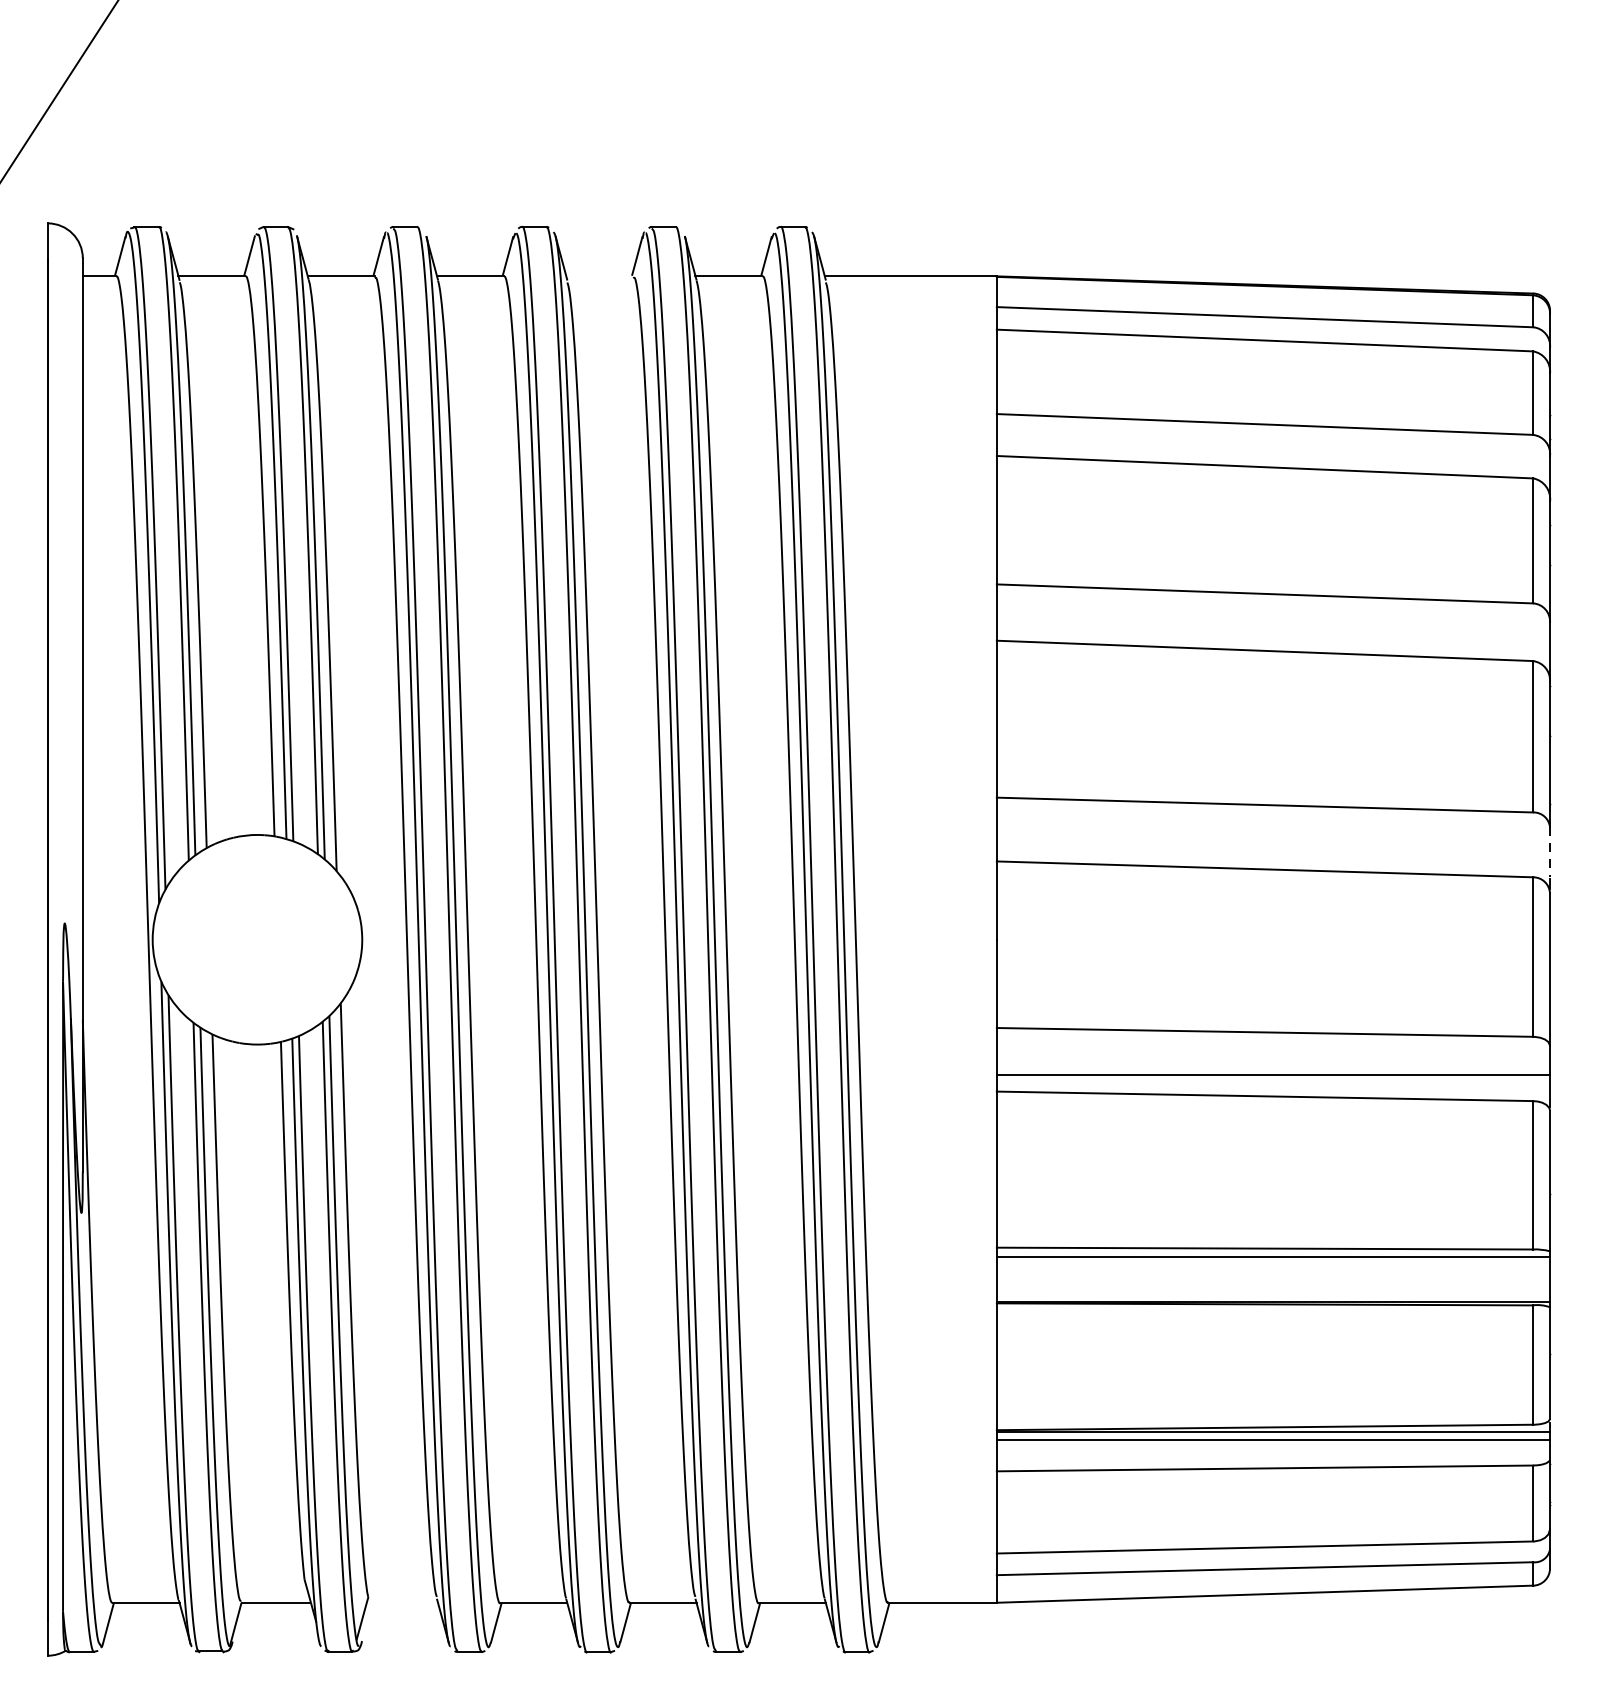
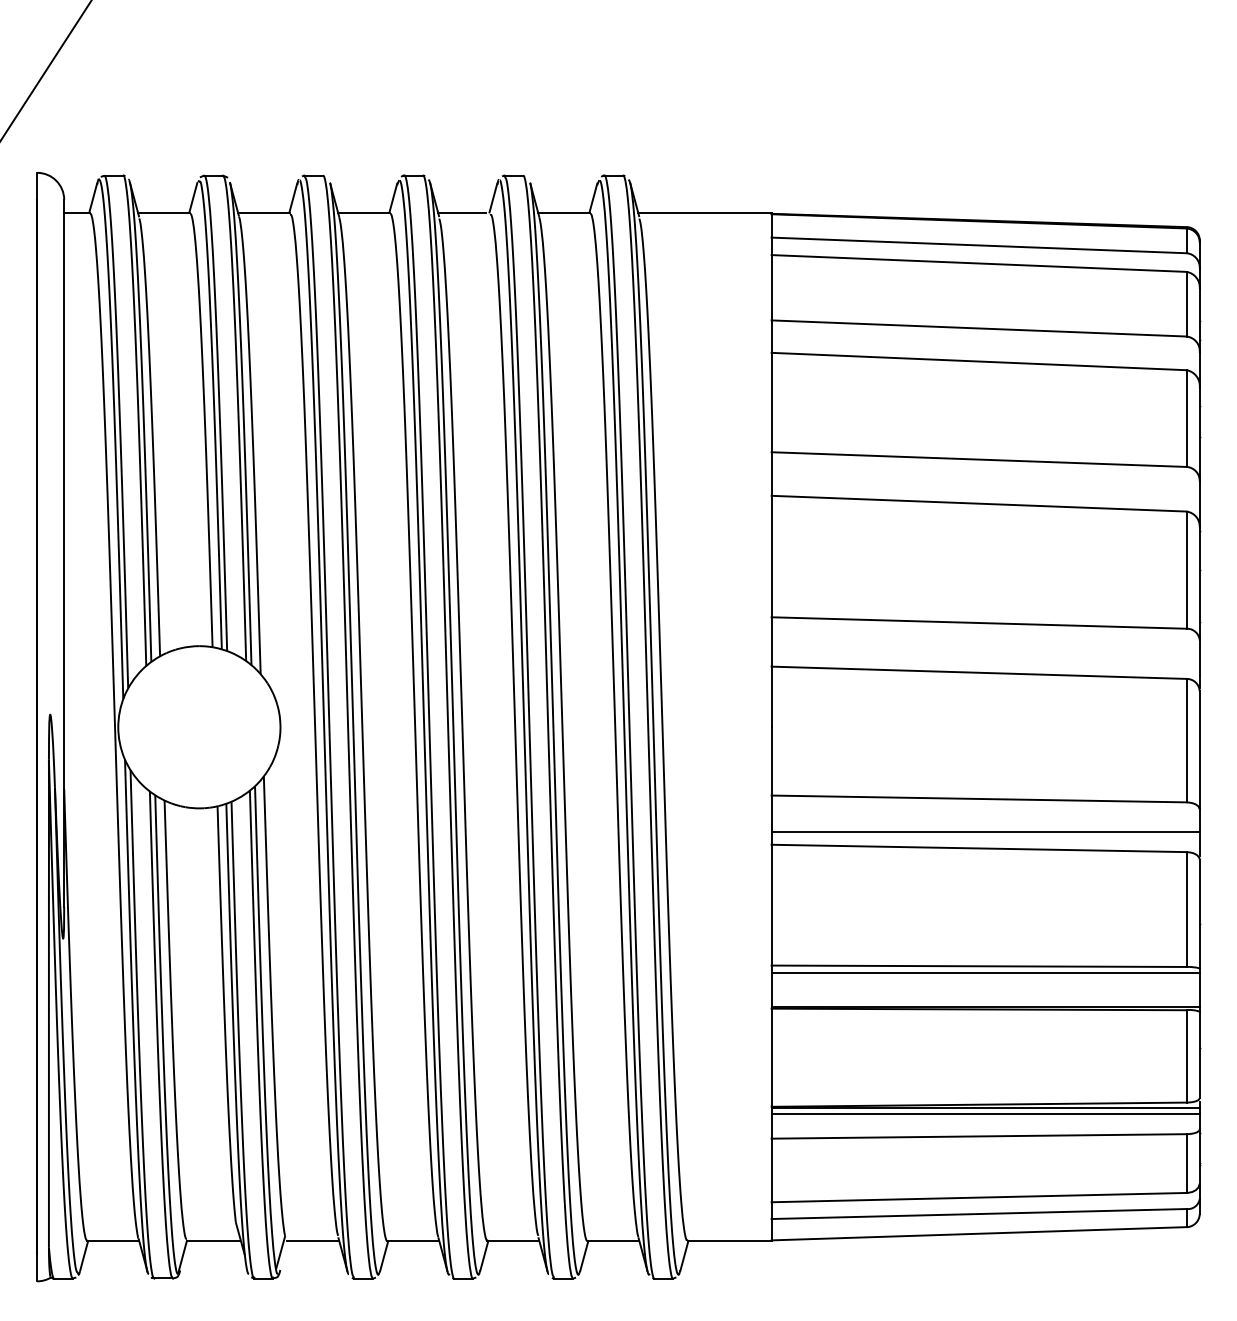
line: (597, 275) -> (462, 213), added
line: (1549, 852) -> (1199, 659), dashed -> solid
line: (404, 1602) -> (313, 1240), added

